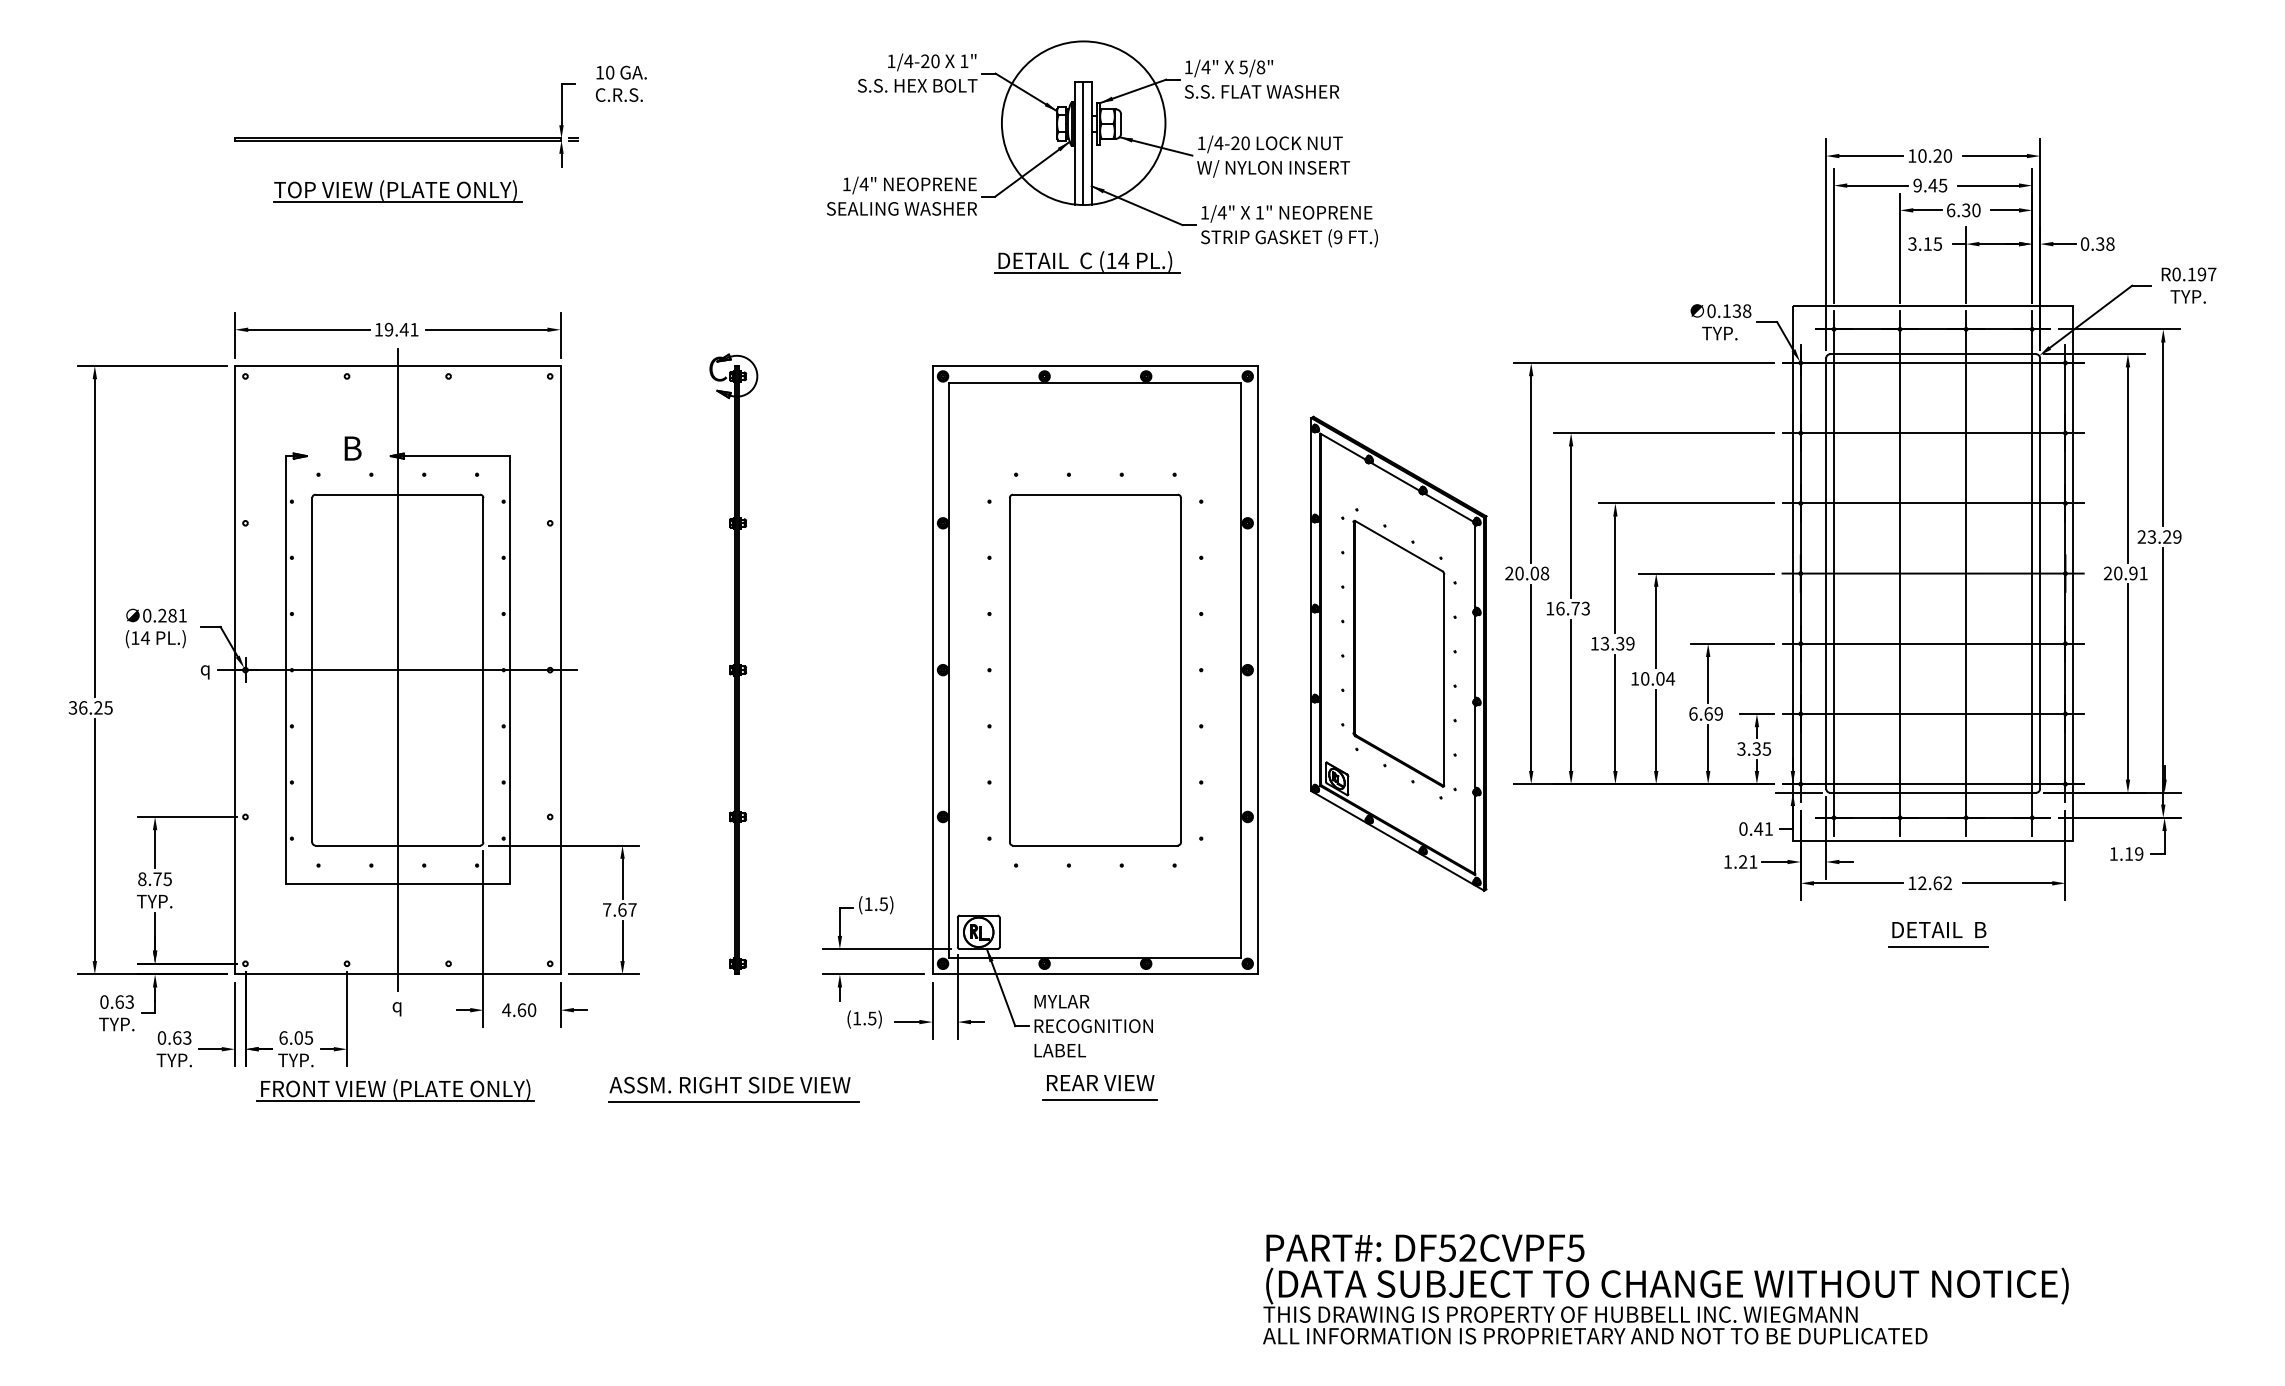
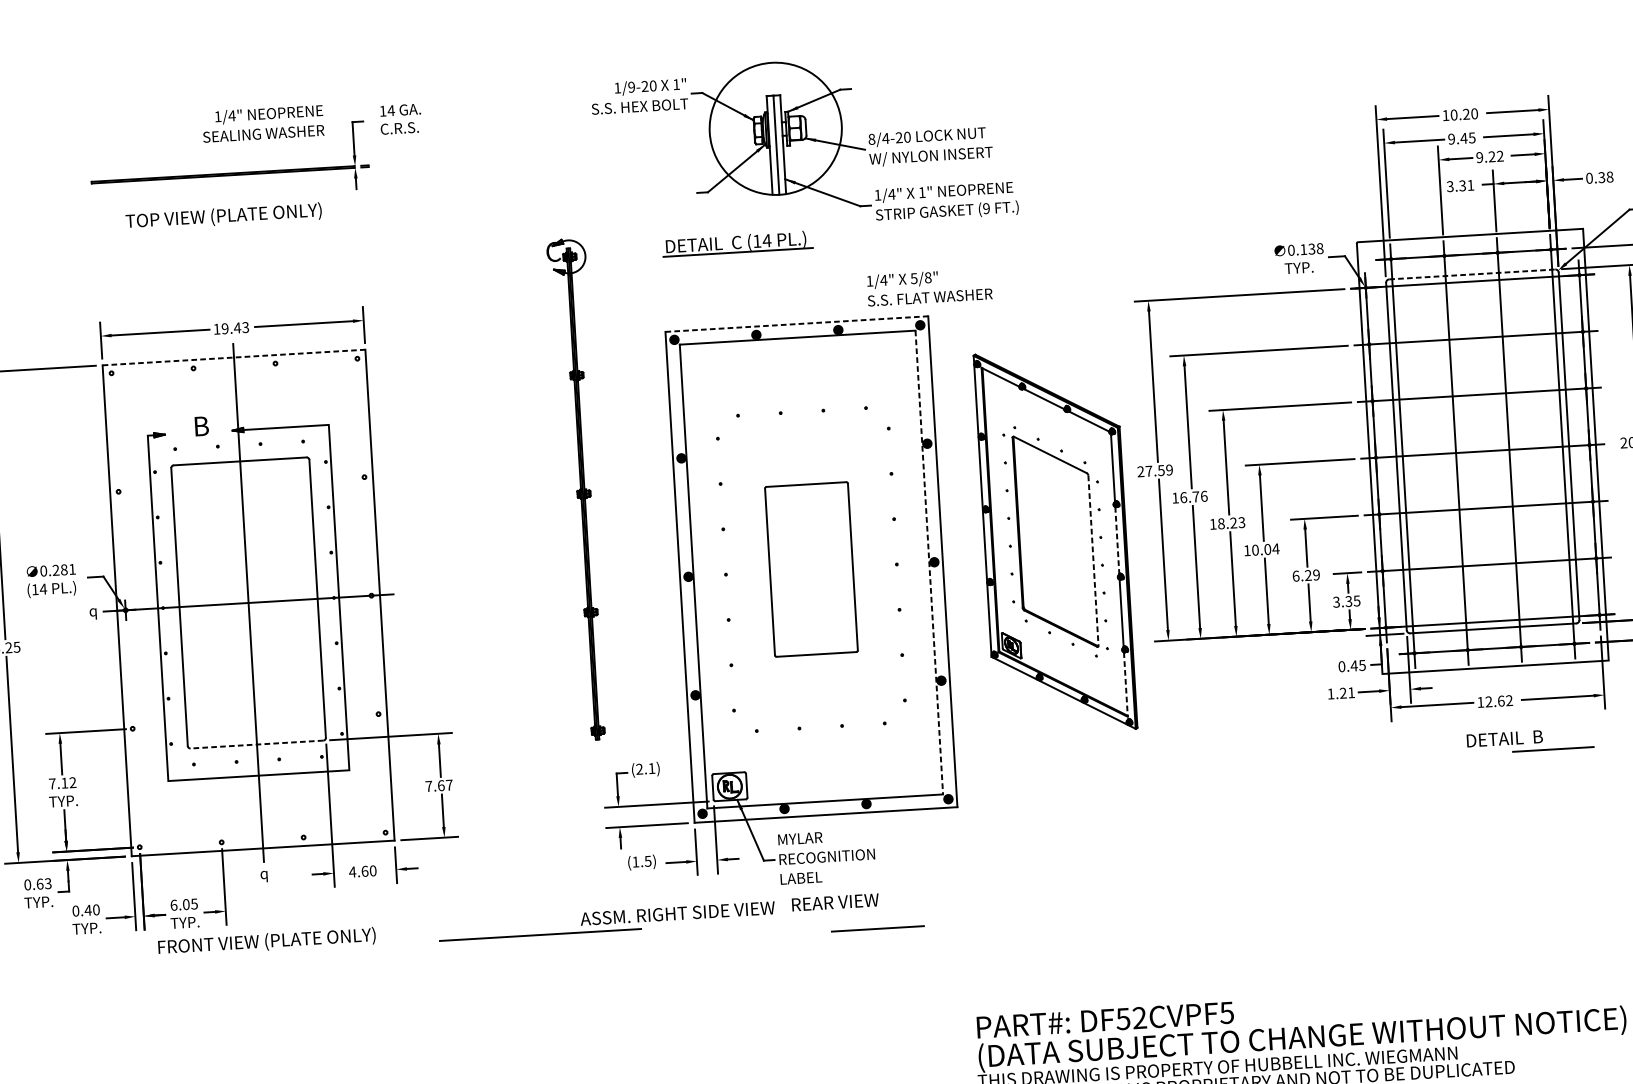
text: (908, 61) -> (631, 87), 1/4-20 -> 1/9-20
text: (609, 72) -> (390, 110), 10 -> 14
text: (1261, 78) -> (929, 286), moved
text: (1201, 143) -> (871, 139), 1/4-20 -> 8/4-20
text: (901, 195) -> (262, 123), moved
line: (397, 202) -> (225, 225), removed
text: (1963, 210) -> (1489, 157), 6.30 -> 9.22
text: (1932, 243) -> (1466, 185), 3.15 -> 3.31
part: (1087, 262) -> (737, 243), moved
text: (414, 329) -> (245, 327), 19.41 -> 19.43
line: (1933, 354) -> (1472, 274), solid -> dashed
line: (397, 365) -> (233, 357), solid -> dashed
line: (1095, 365) -> (796, 323), solid -> dashed
text: (1532, 573) -> (1159, 470), 20.08 -> 27.59
text: (1585, 608) -> (1203, 496), 16.73 -> 16.76
text: (1617, 643) -> (1231, 523), 13.39 -> 18.23
line: (1475, 656) -> (1117, 540), solid -> dashed
part: (733, 663) -> (580, 488), moved
part: (1095, 669) -> (811, 569), size x0.6
line: (1241, 670) -> (929, 562), solid -> dashed
line: (1444, 679) -> (1093, 560), solid -> dashed
text: (1708, 713) -> (1308, 575), 6.69 -> 6.29
text: (1768, 828) -> (1362, 665), 0.41 -> 0.45
line: (1475, 835) -> (1126, 684), solid -> dashed
line: (397, 845) -> (256, 744), solid -> dashed
text: (154, 879) -> (62, 783), 8.75 -> 7.12
text: (875, 904) -> (645, 769), (1.5) -> (2.1)
line: (1938, 946) -> (1553, 749), moved
text: (181, 1037) -> (91, 909), 0.63 -> 0.40
text: (729, 1084) -> (677, 913), moved
line: (1099, 1099) -> (877, 928), moved
line: (395, 1101) -> (267, 951), removed

